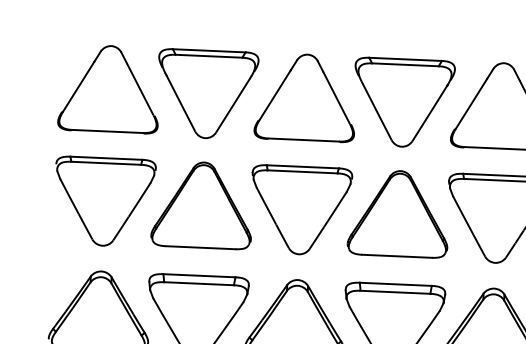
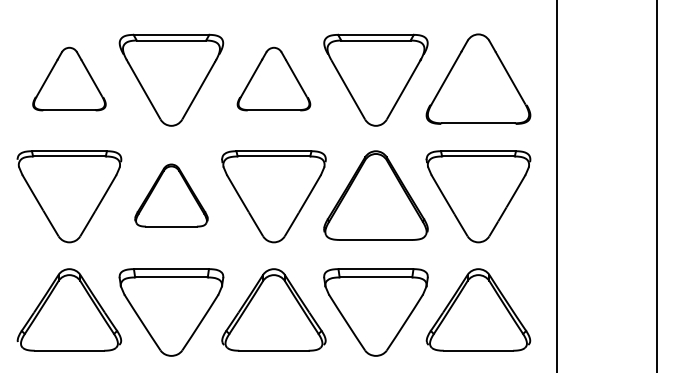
part: (109, 88) -> (69, 78), size x0.7
part: (305, 96) -> (273, 78), size x0.7
part: (202, 205) -> (171, 195), size x0.7

